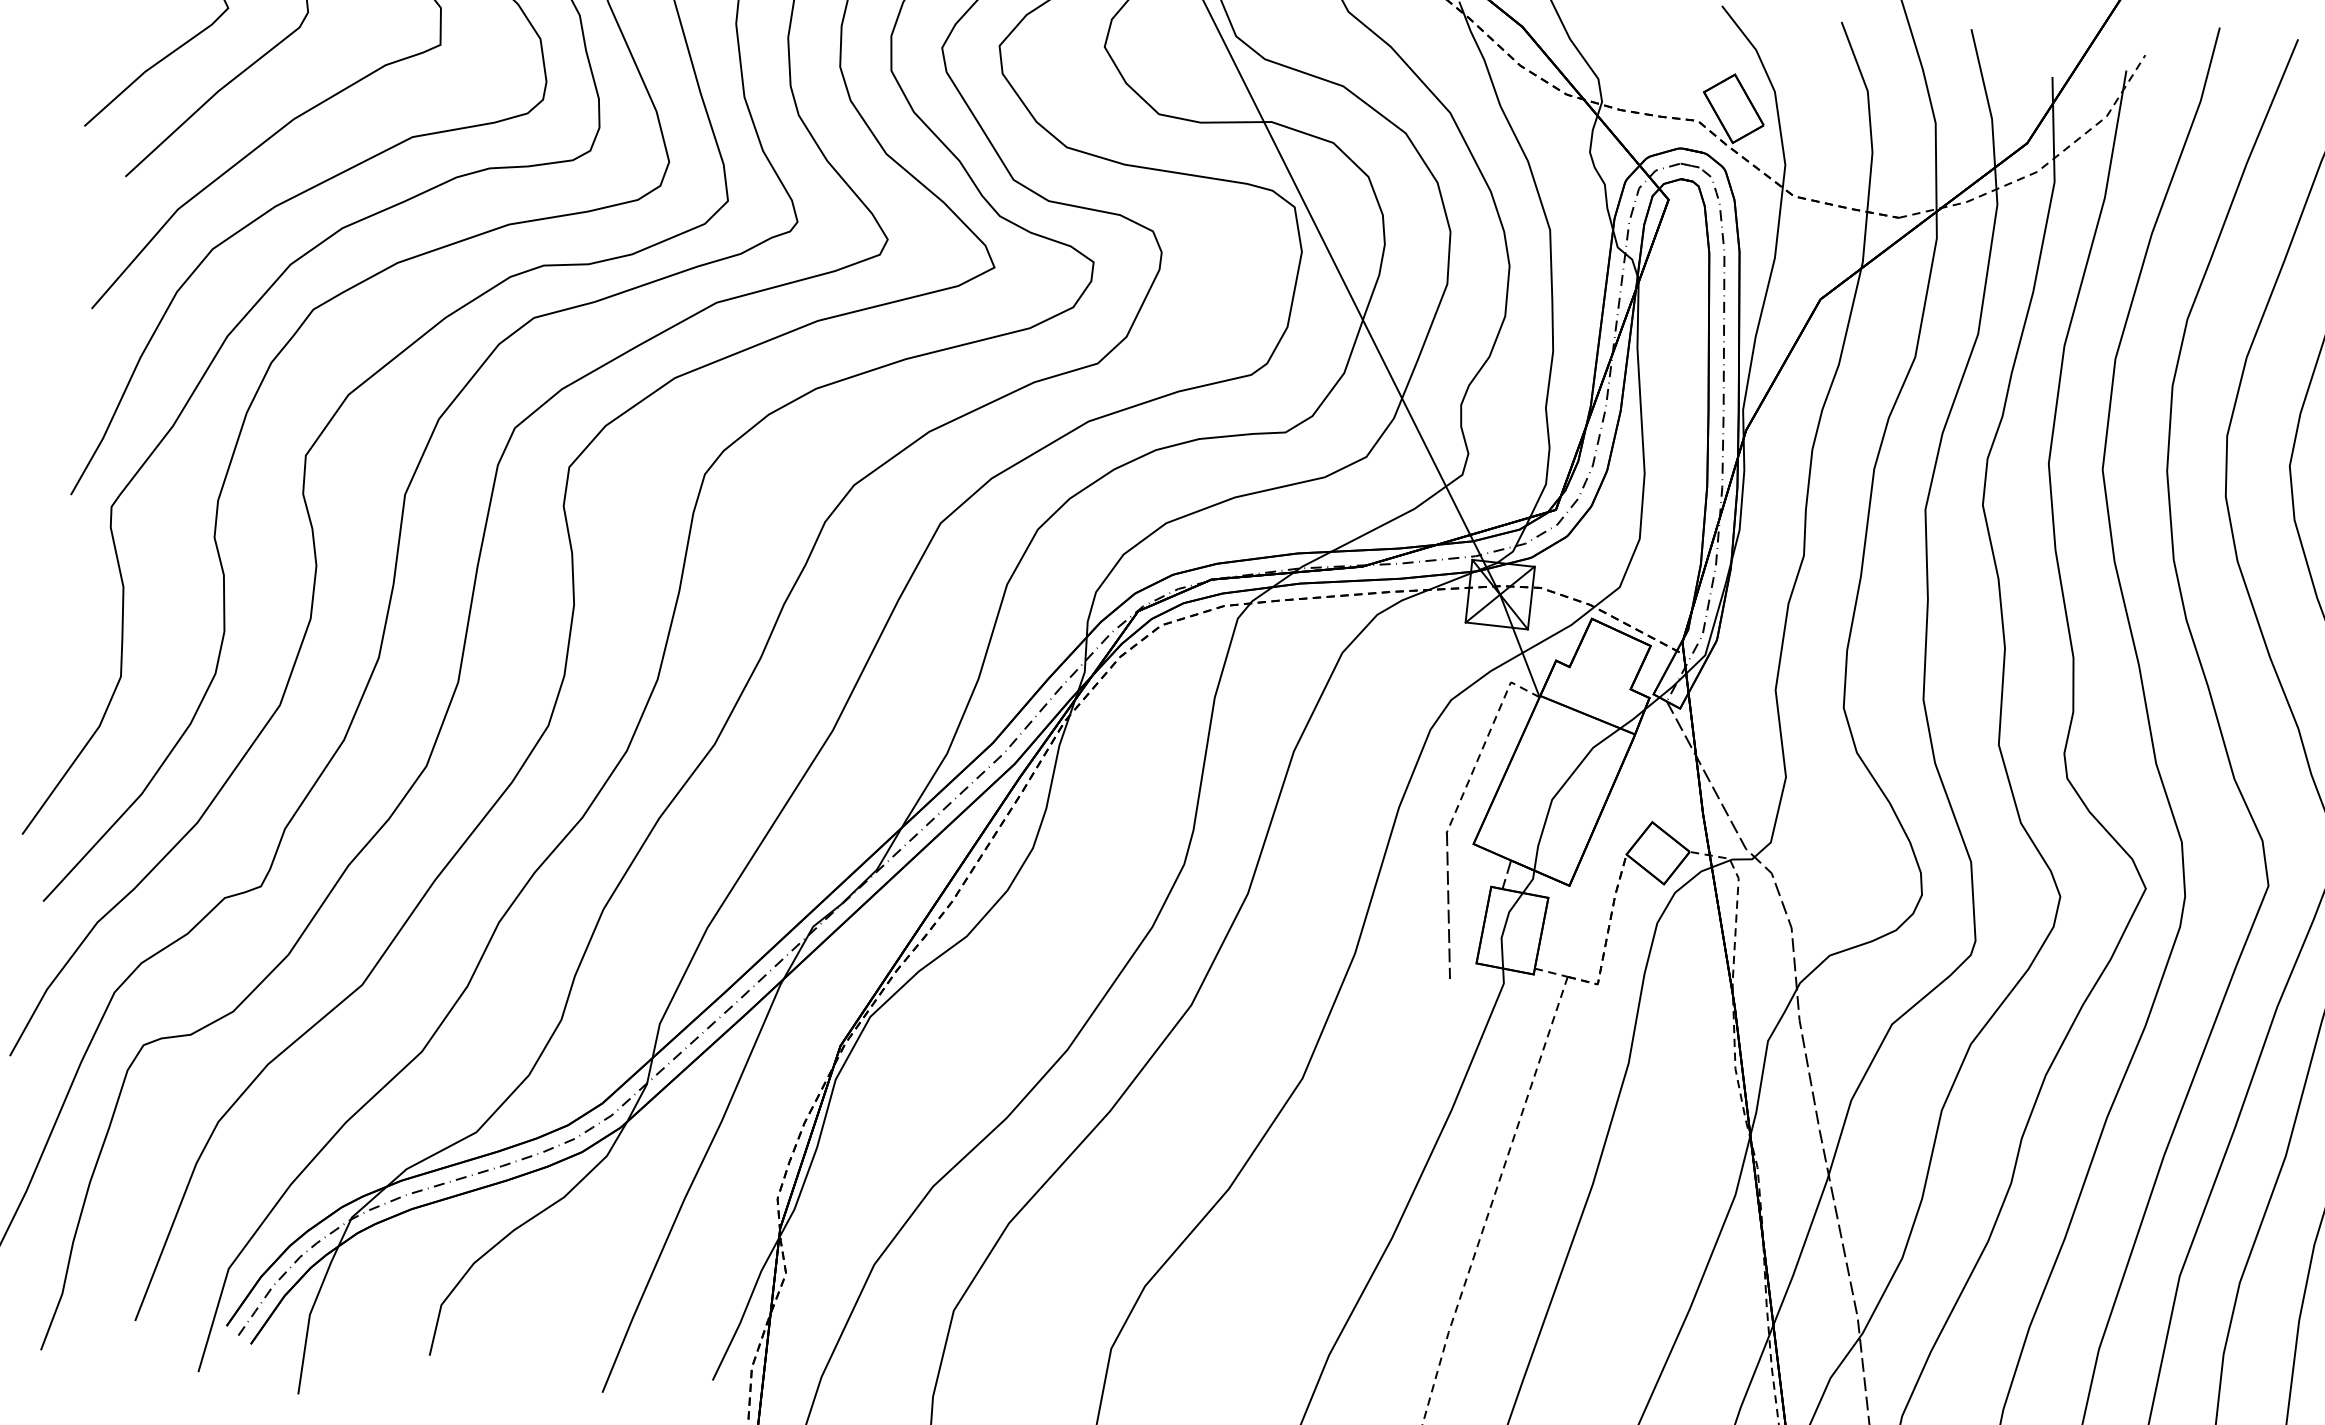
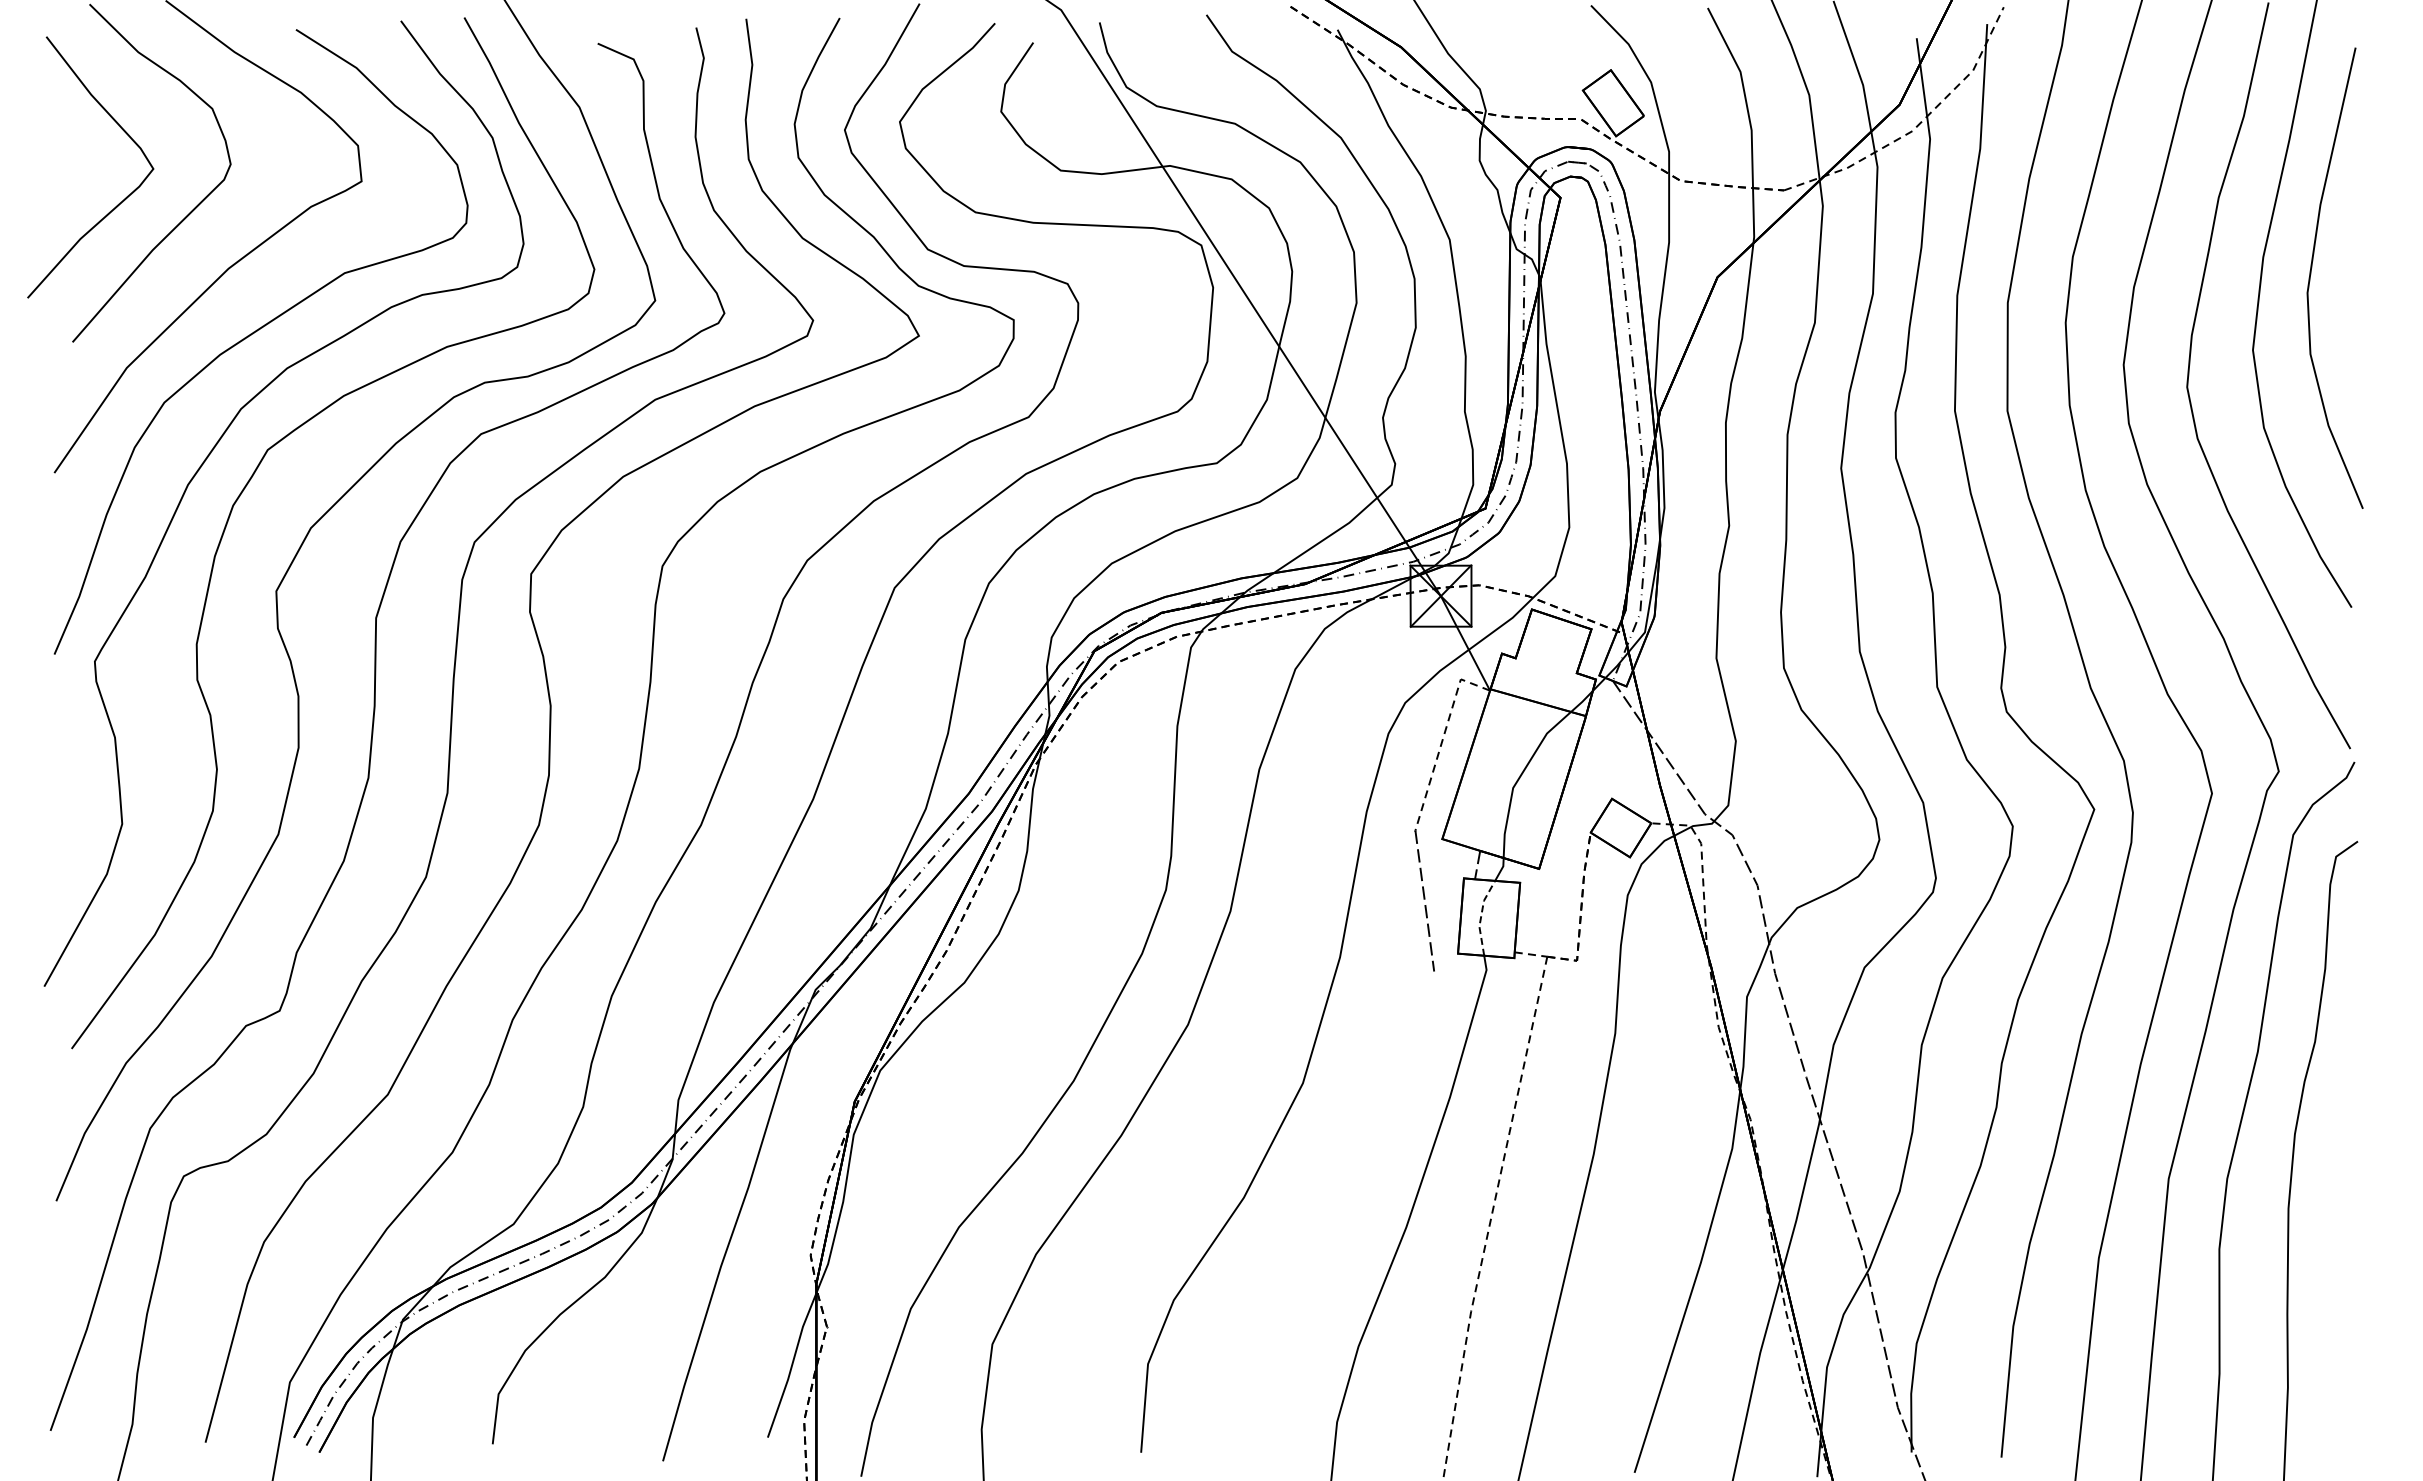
line: (1504, 929) -> (1481, 917), solid -> dashed

